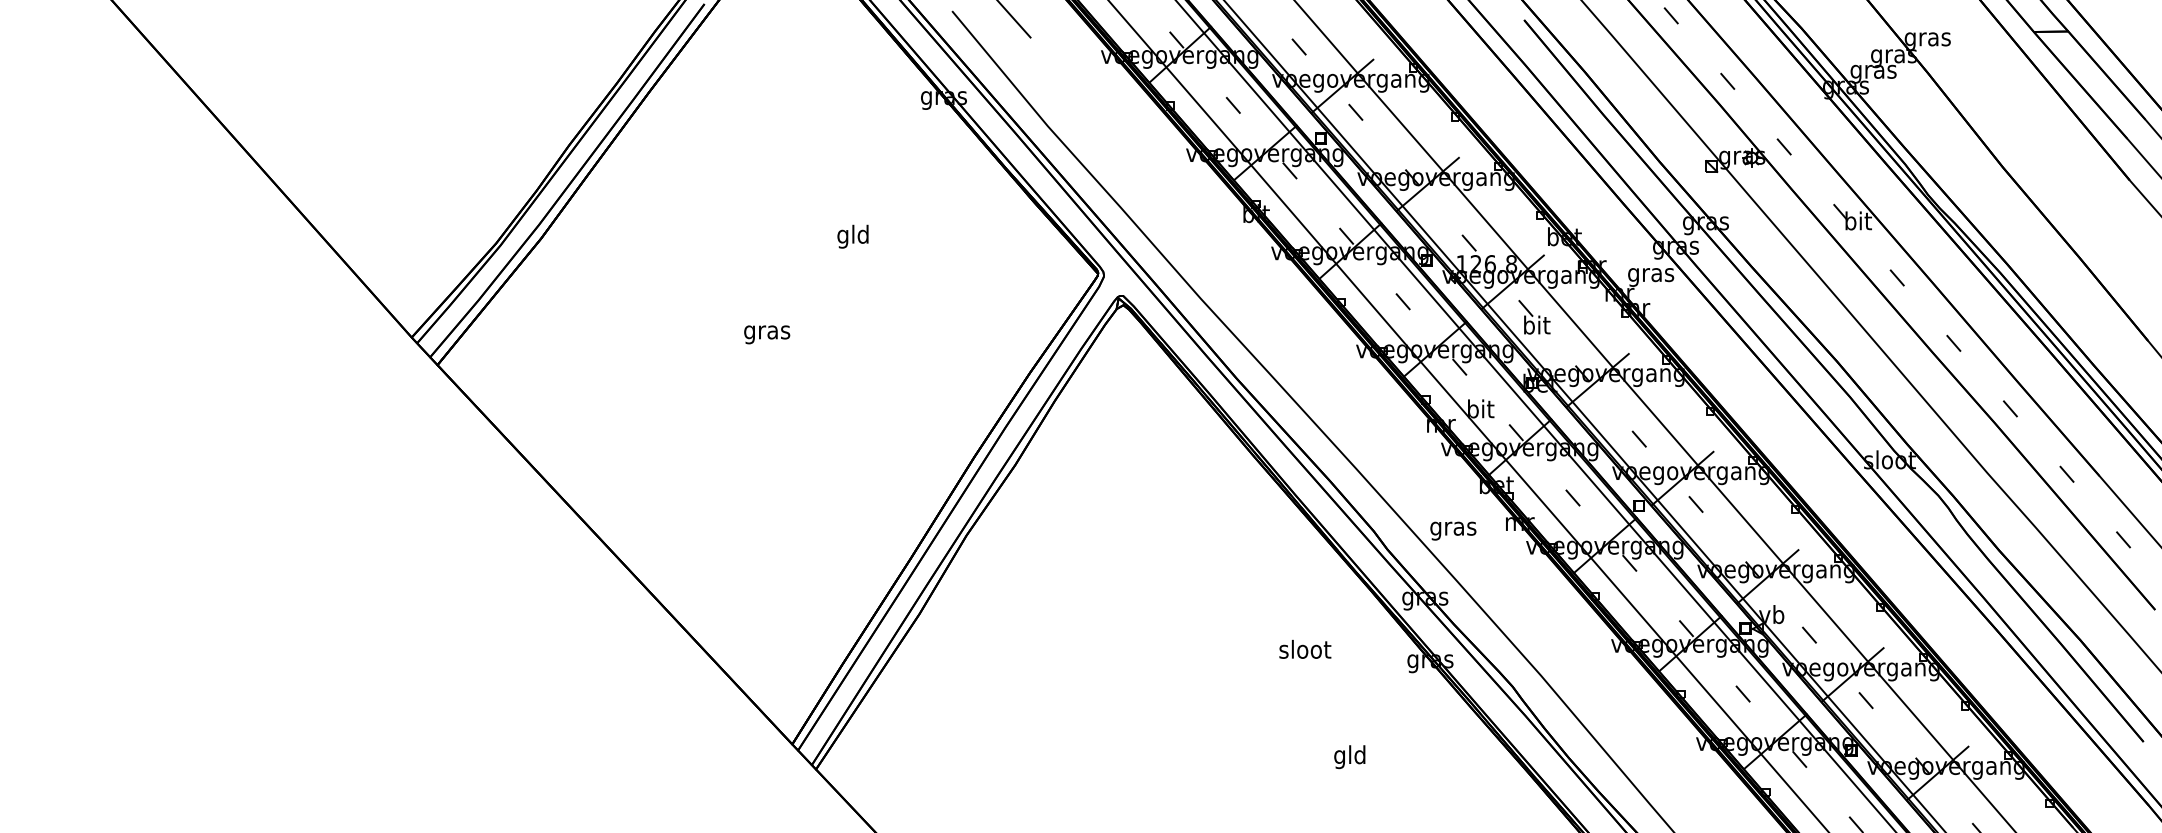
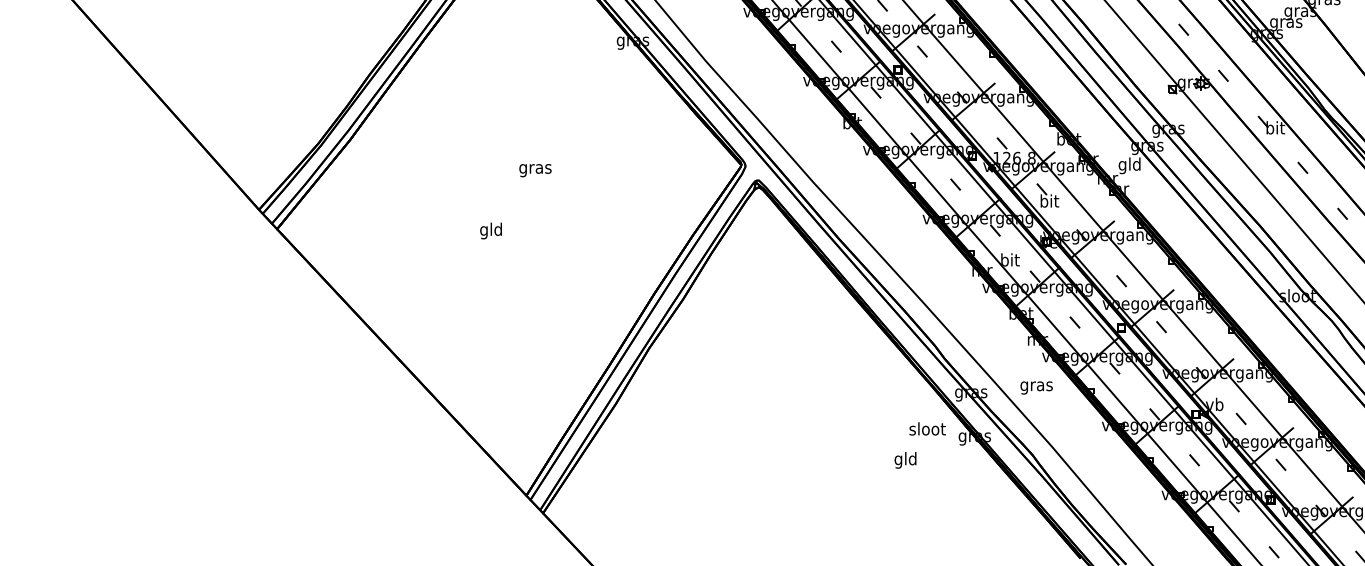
text: (852, 236) -> (490, 230), moved
text: (1651, 274) -> (1130, 165), gras -> gld
text: (767, 334) -> (535, 170), moved
text: (1453, 530) -> (1036, 387), moved
text: (1305, 648) -> (927, 428), moved
text: (1349, 757) -> (905, 460), moved

